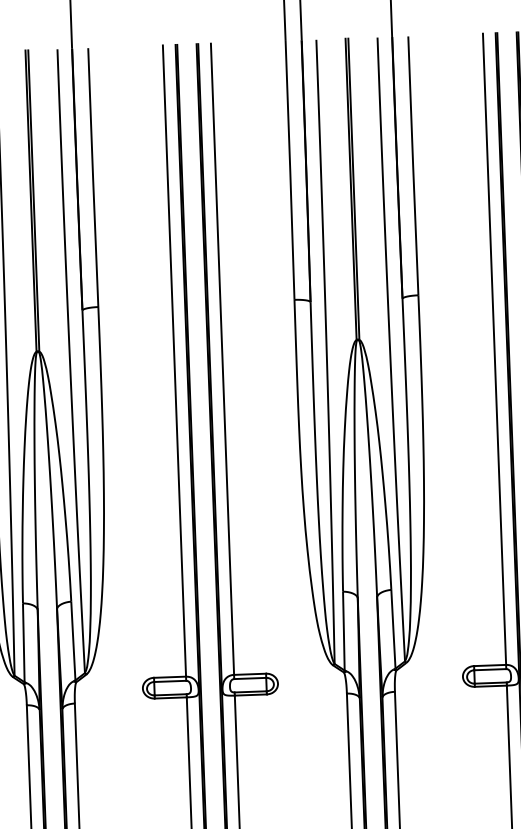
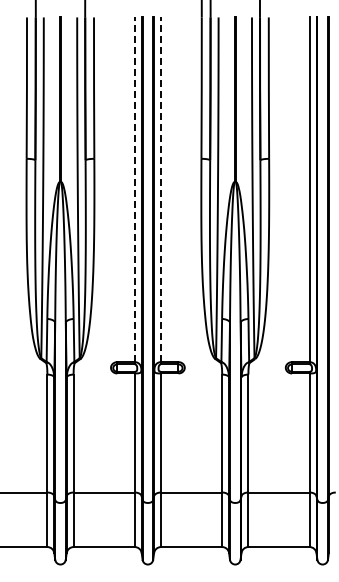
line: (223, 358) -> (161, 189), solid -> dashed
line: (173, 360) -> (134, 189), solid -> dashed

